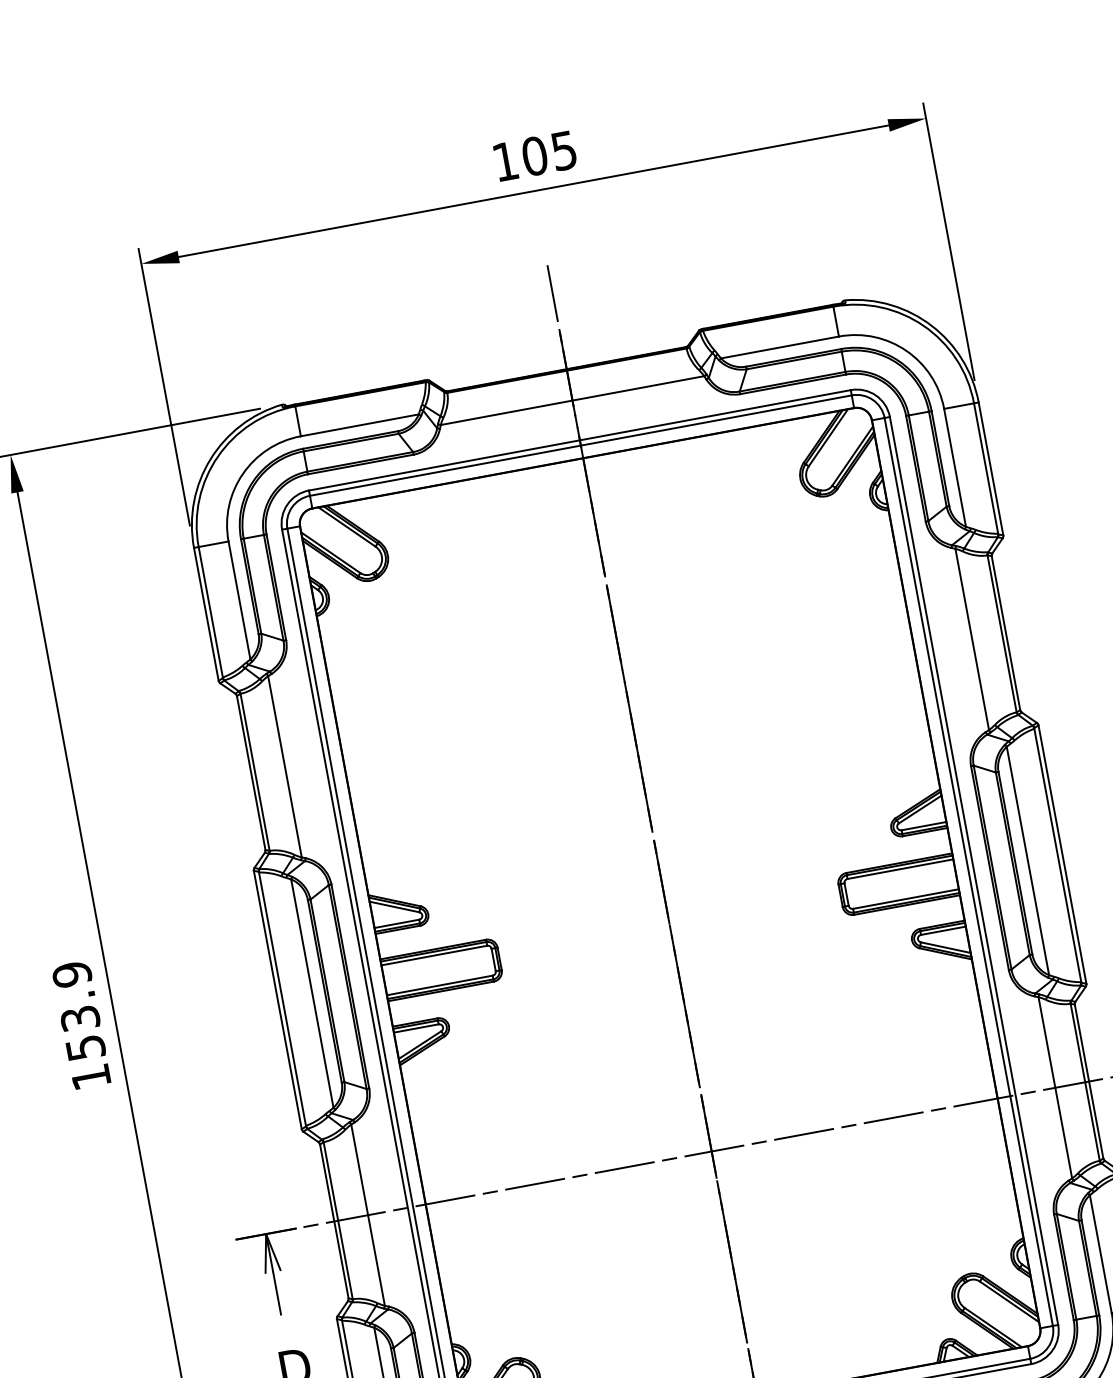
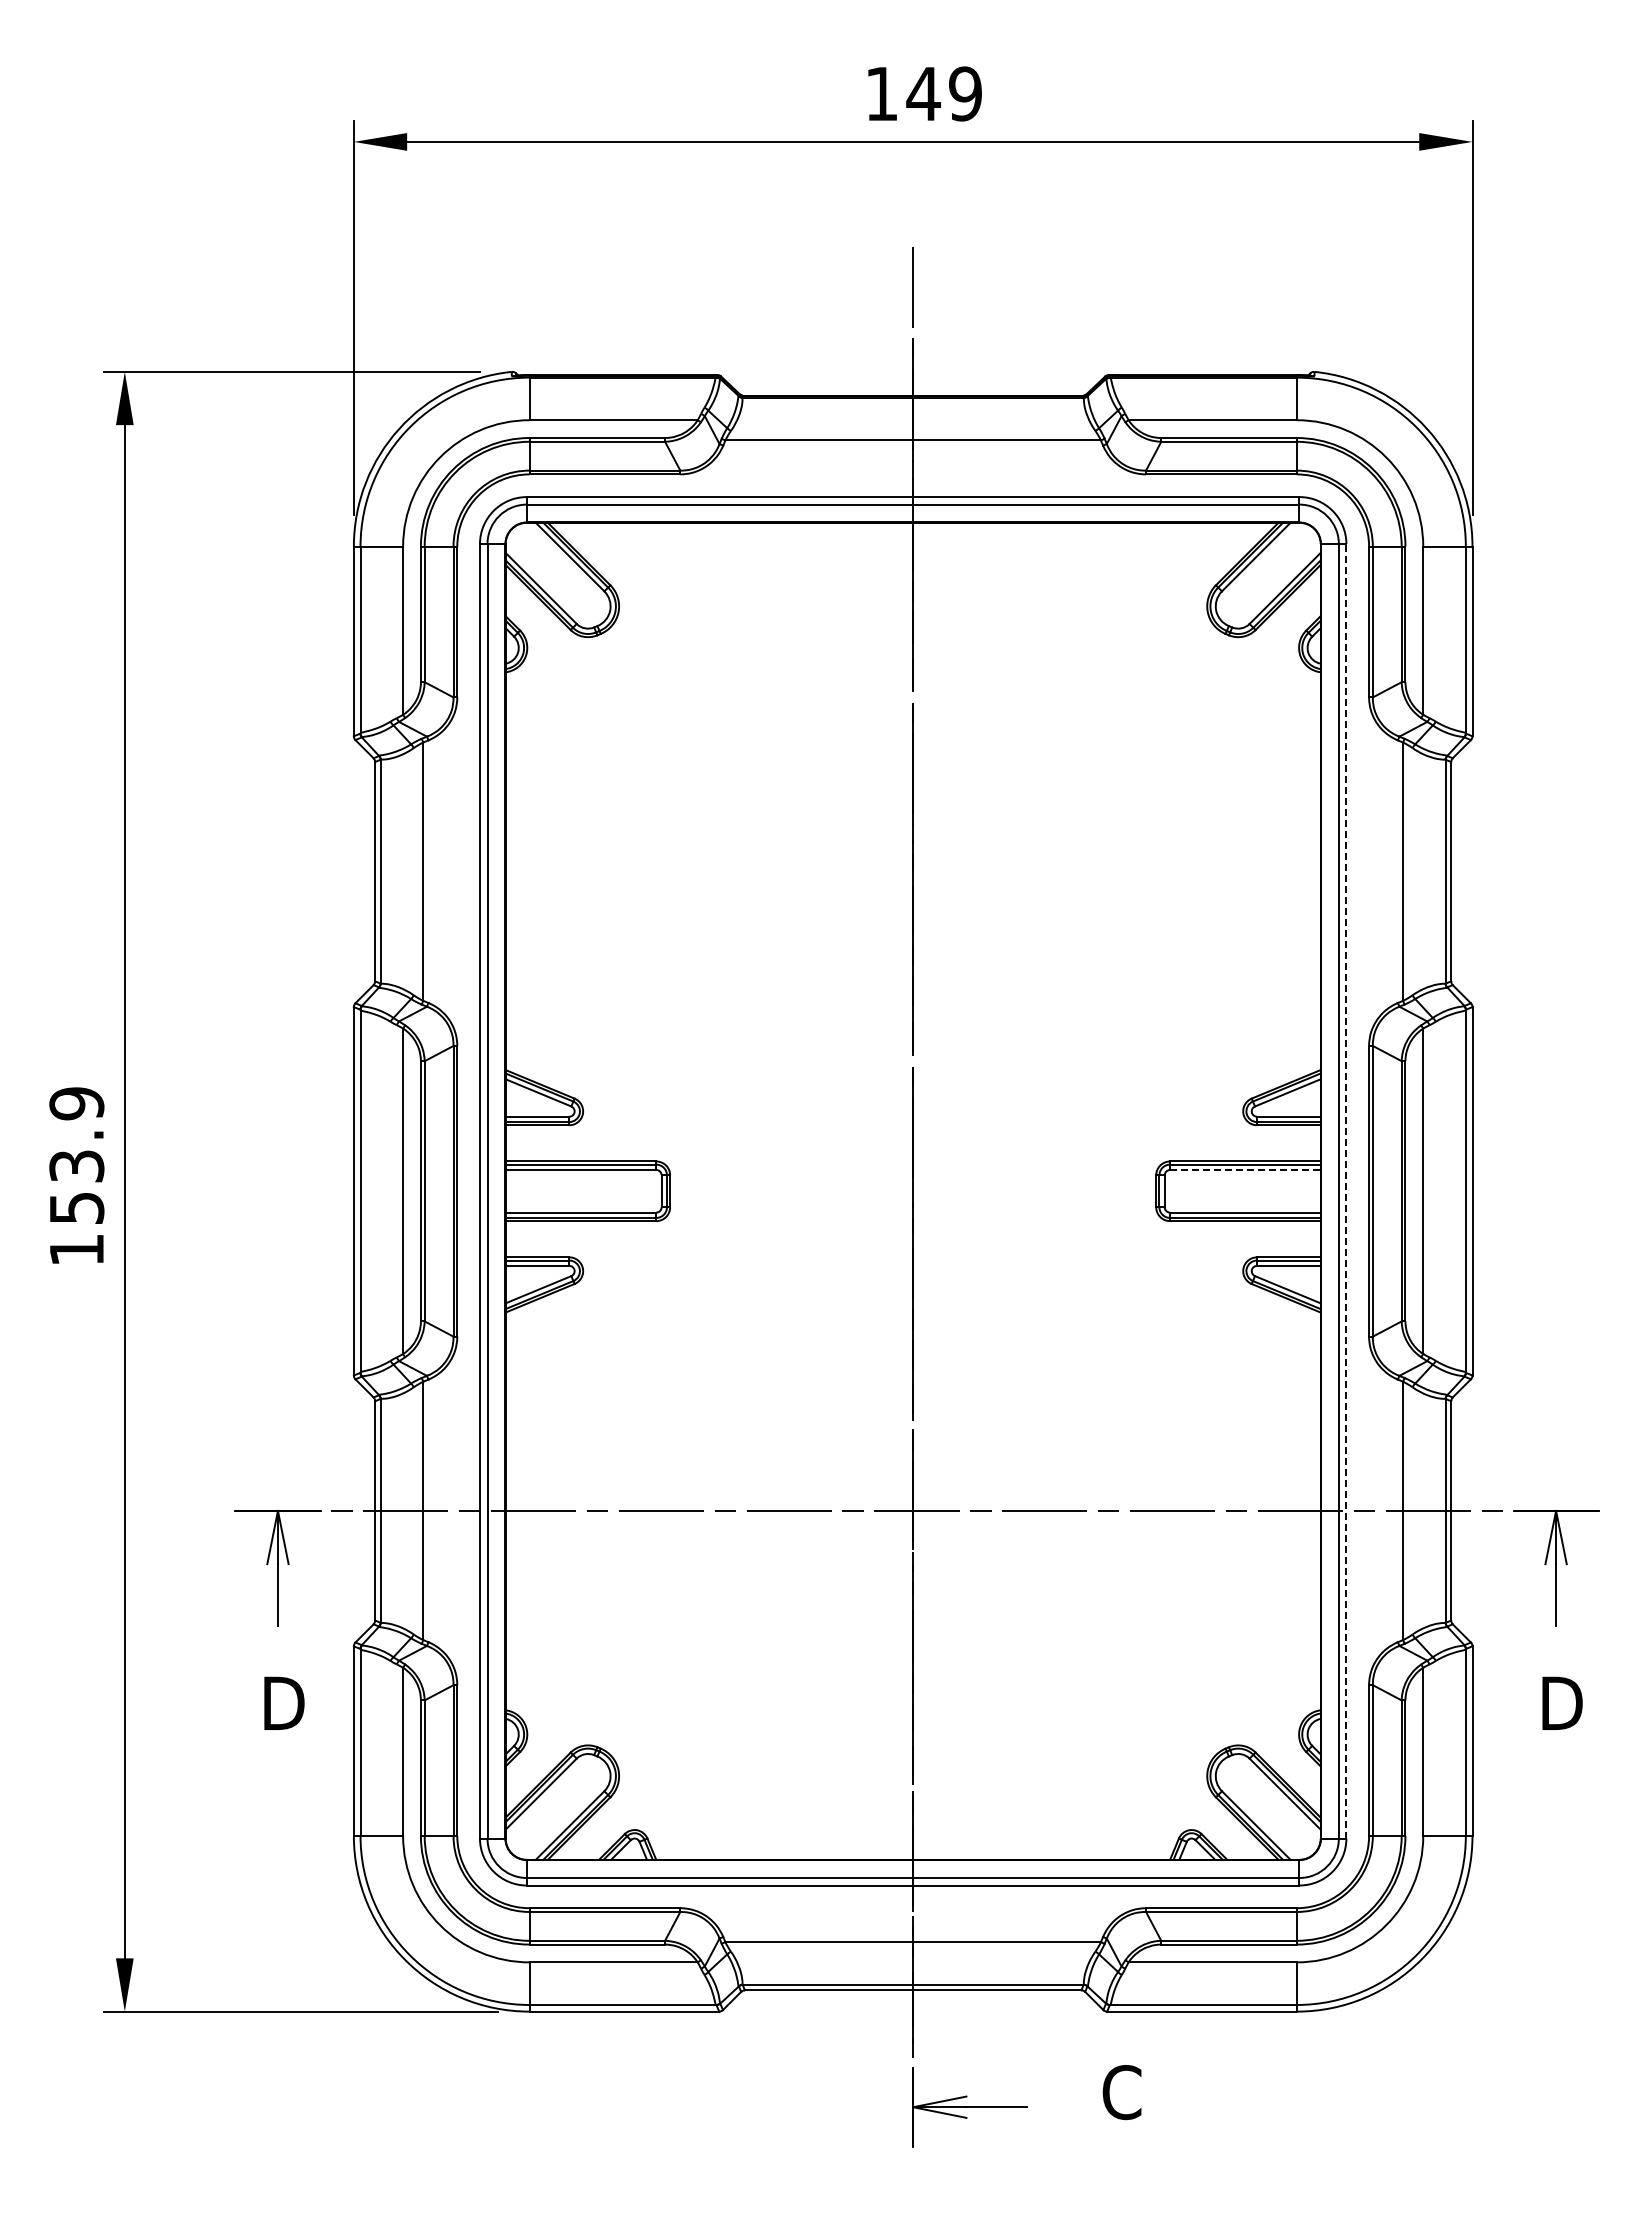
text: (548, 153) -> (943, 93), 105 -> 149
line: (900, 869) -> (1245, 1170), solid -> dashed
line: (973, 870) -> (1346, 1190), solid -> dashed

